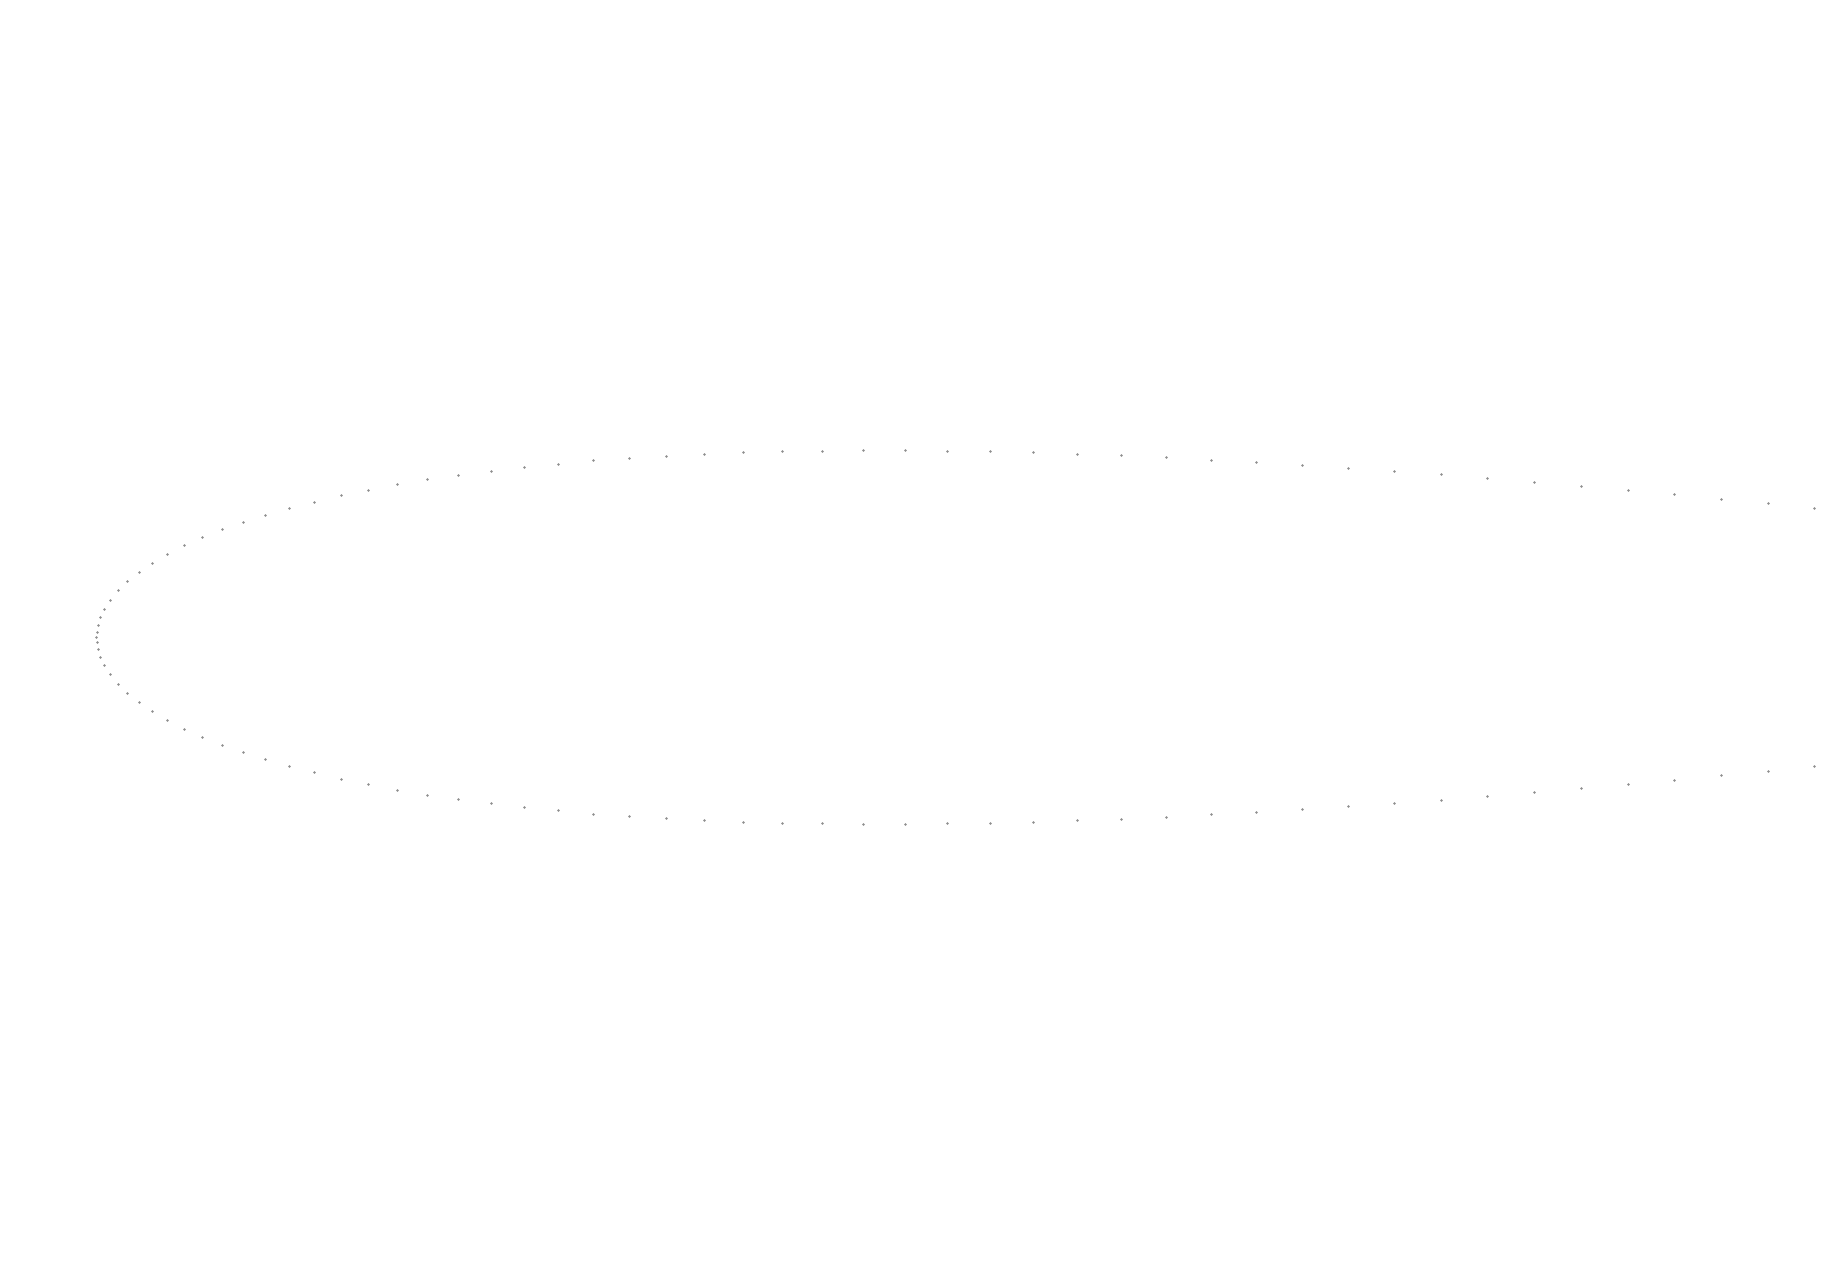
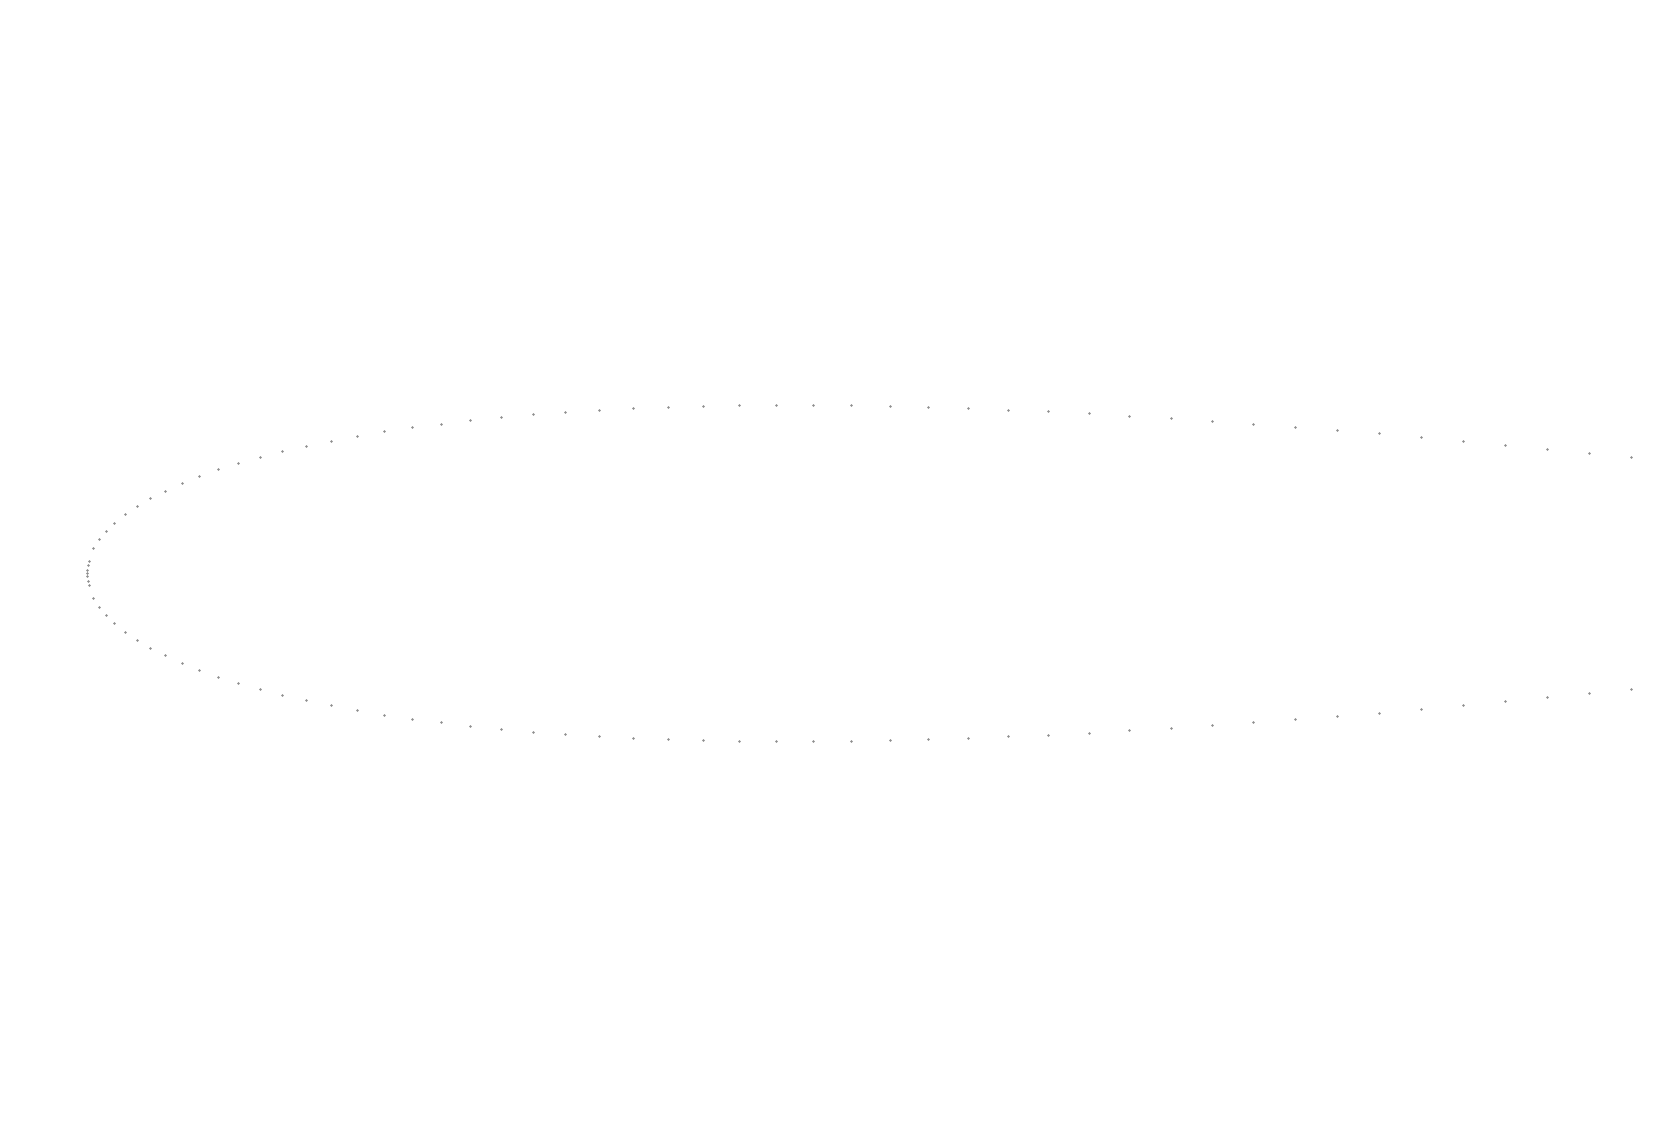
part: (98, 637) -> (88, 573), size x0.7

